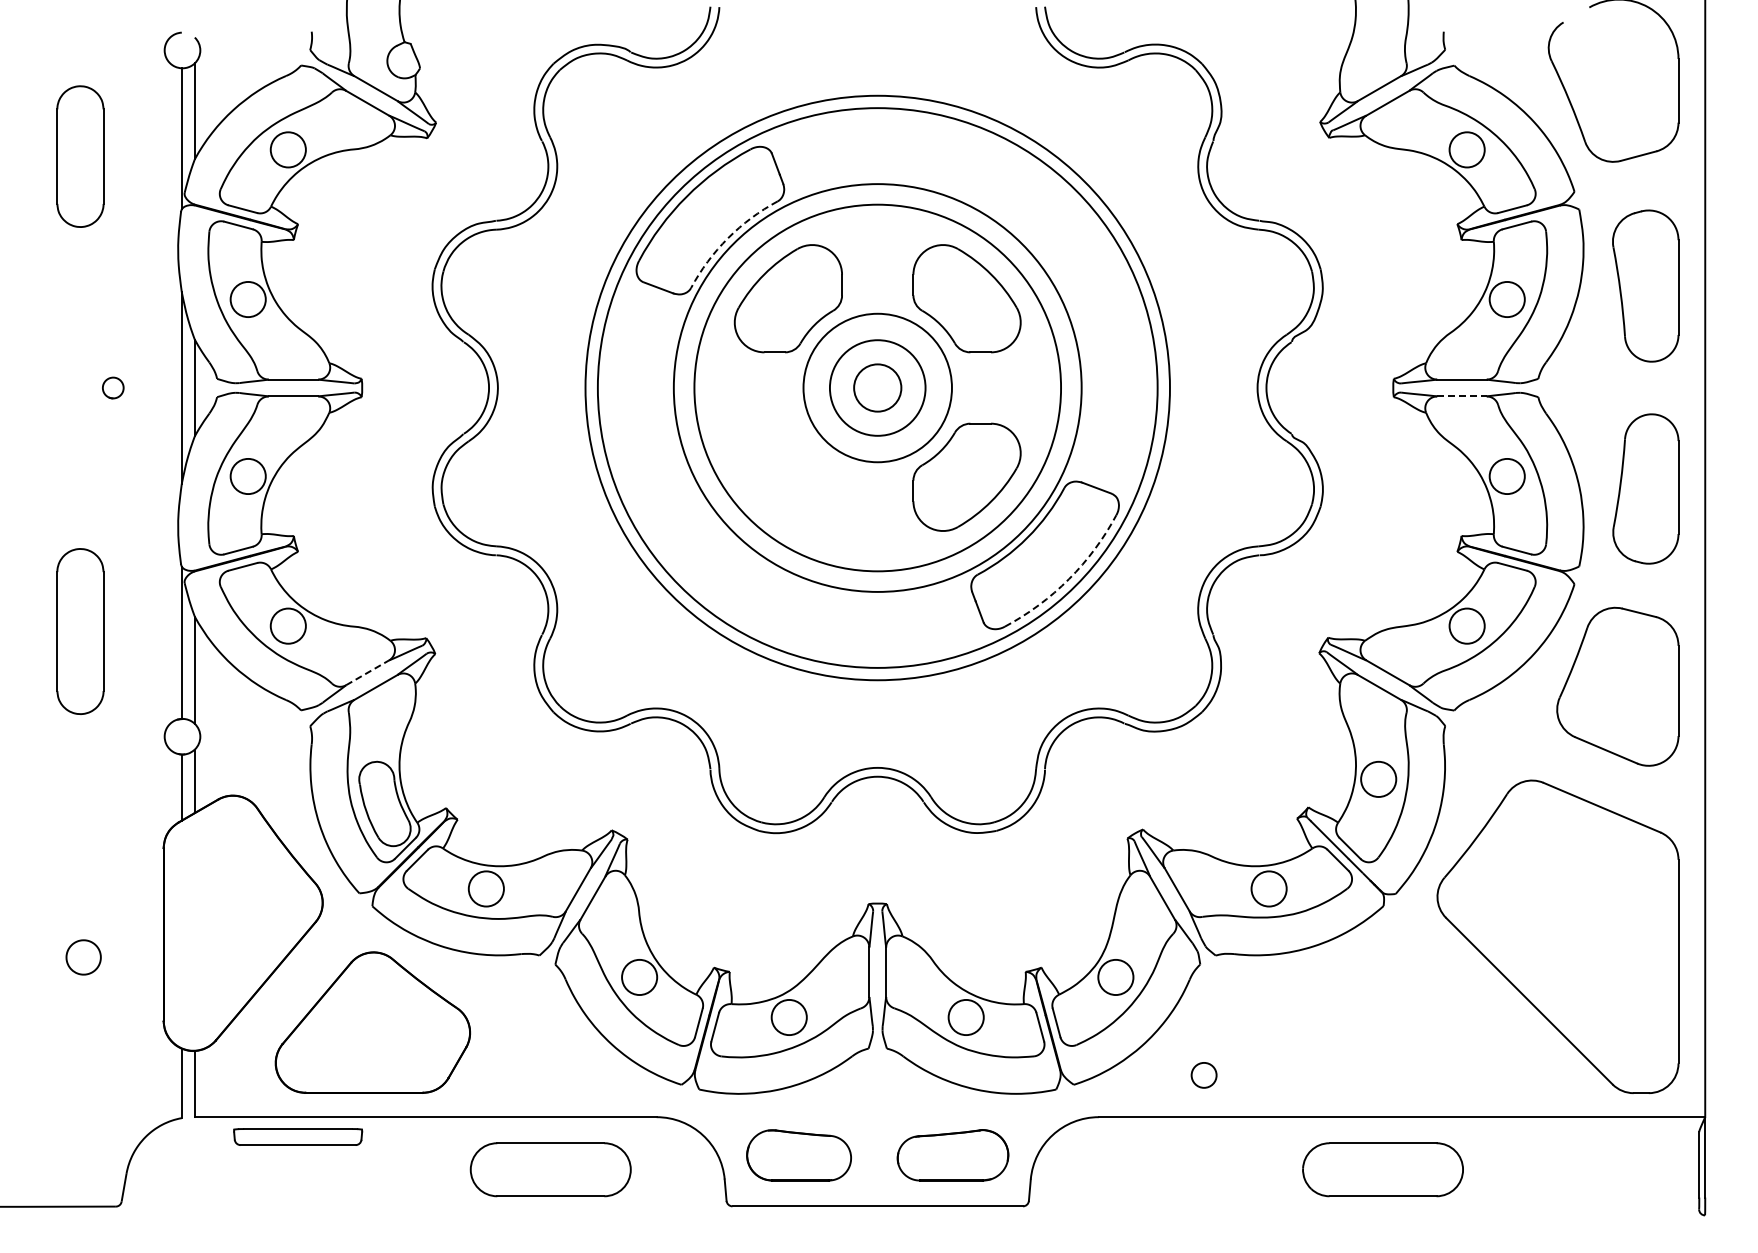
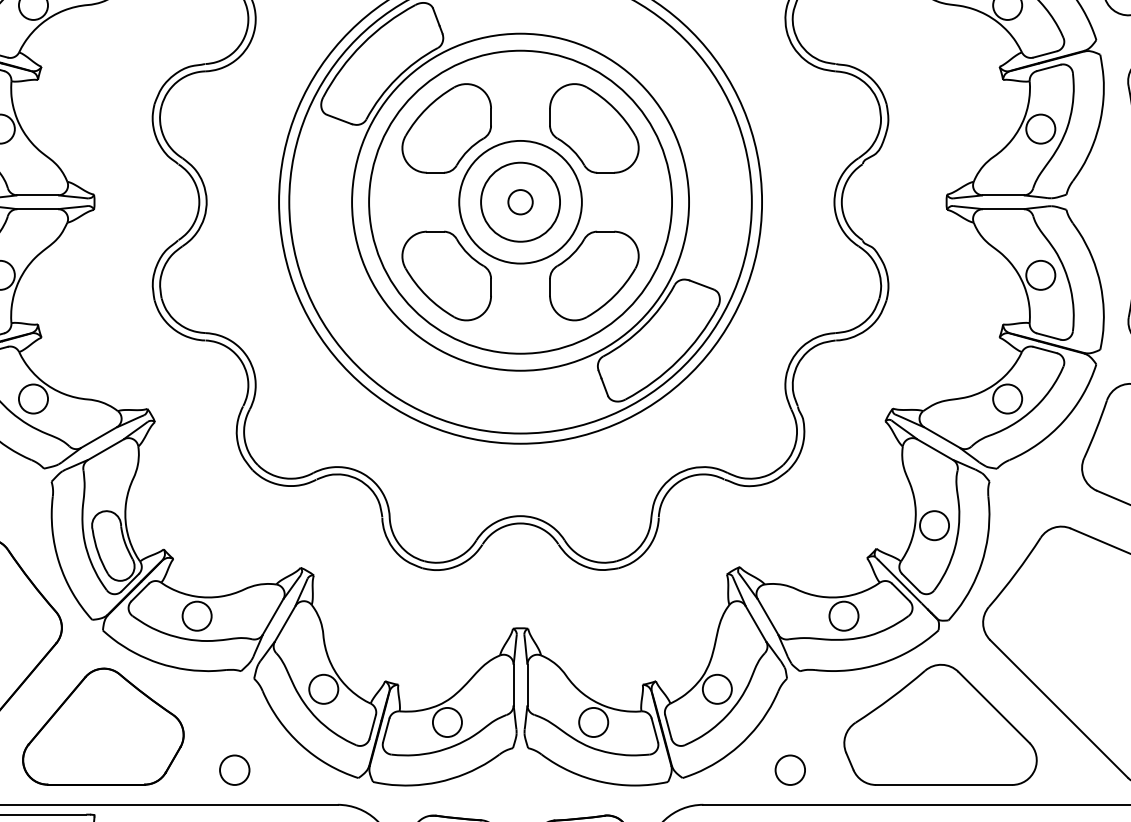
arc: (728, 238) -> (397, 78), dashed -> solid
circle: (877, 387) -> (520, 201), size x0.62
line: (1461, 396) -> (1002, 209), dashed -> solid
part: (787, 476) -> (445, 275), added
arc: (1068, 579) -> (678, 360), dashed -> solid
line: (367, 672) -> (98, 437), dashed -> solid
part: (1385, 1019) -> (940, 724), added
circle: (531, 1075) -> (234, 770), added
circle: (1203, 1075) -> (789, 770), size x1.43

